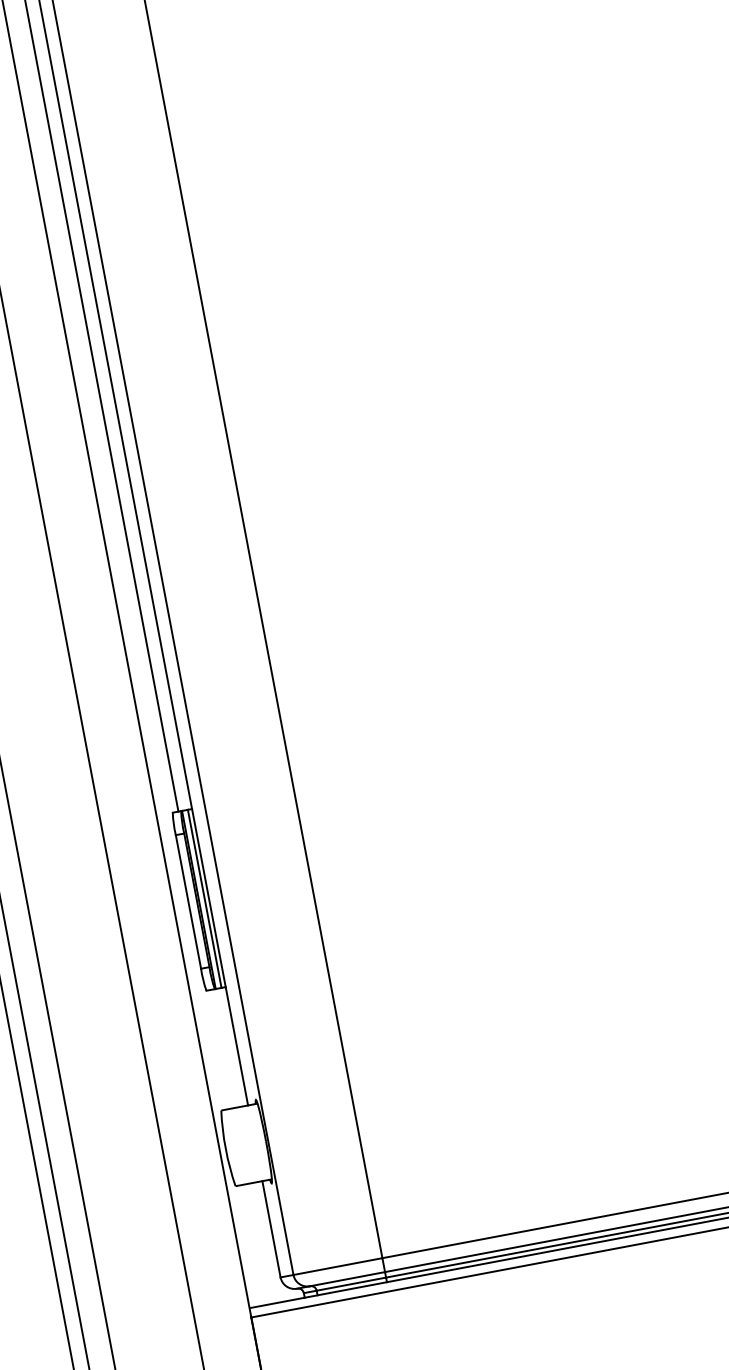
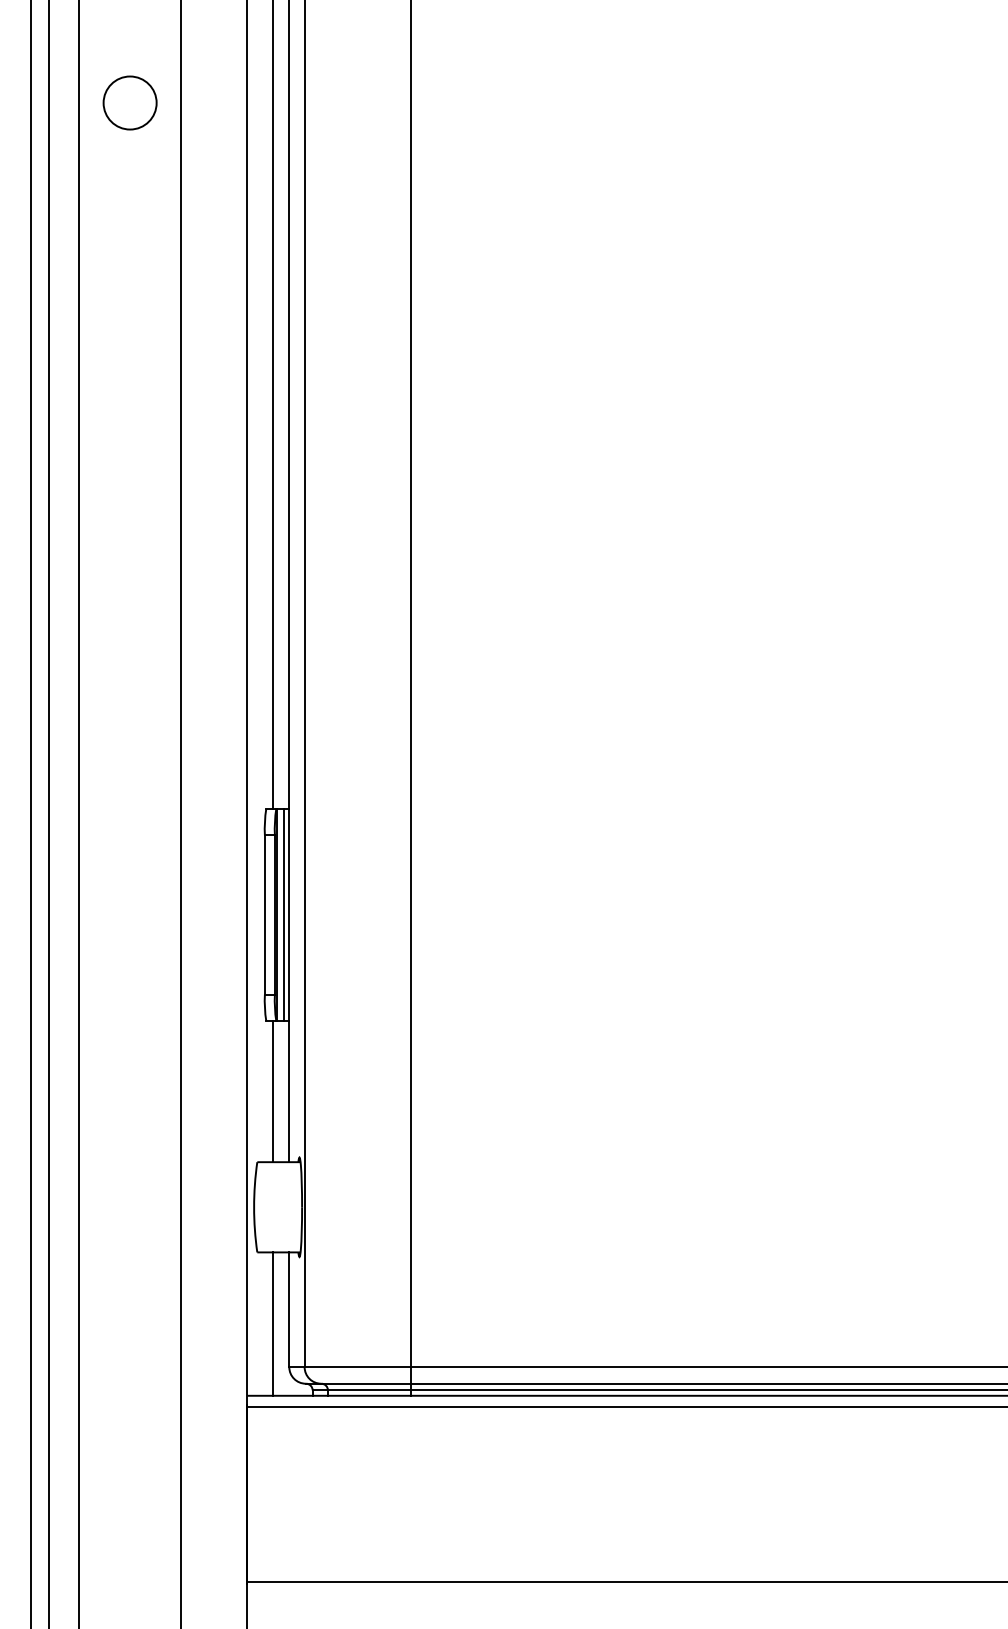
line: (223, 1048) -> (273, 1091), added
line: (260, 1243) -> (273, 1323), added

